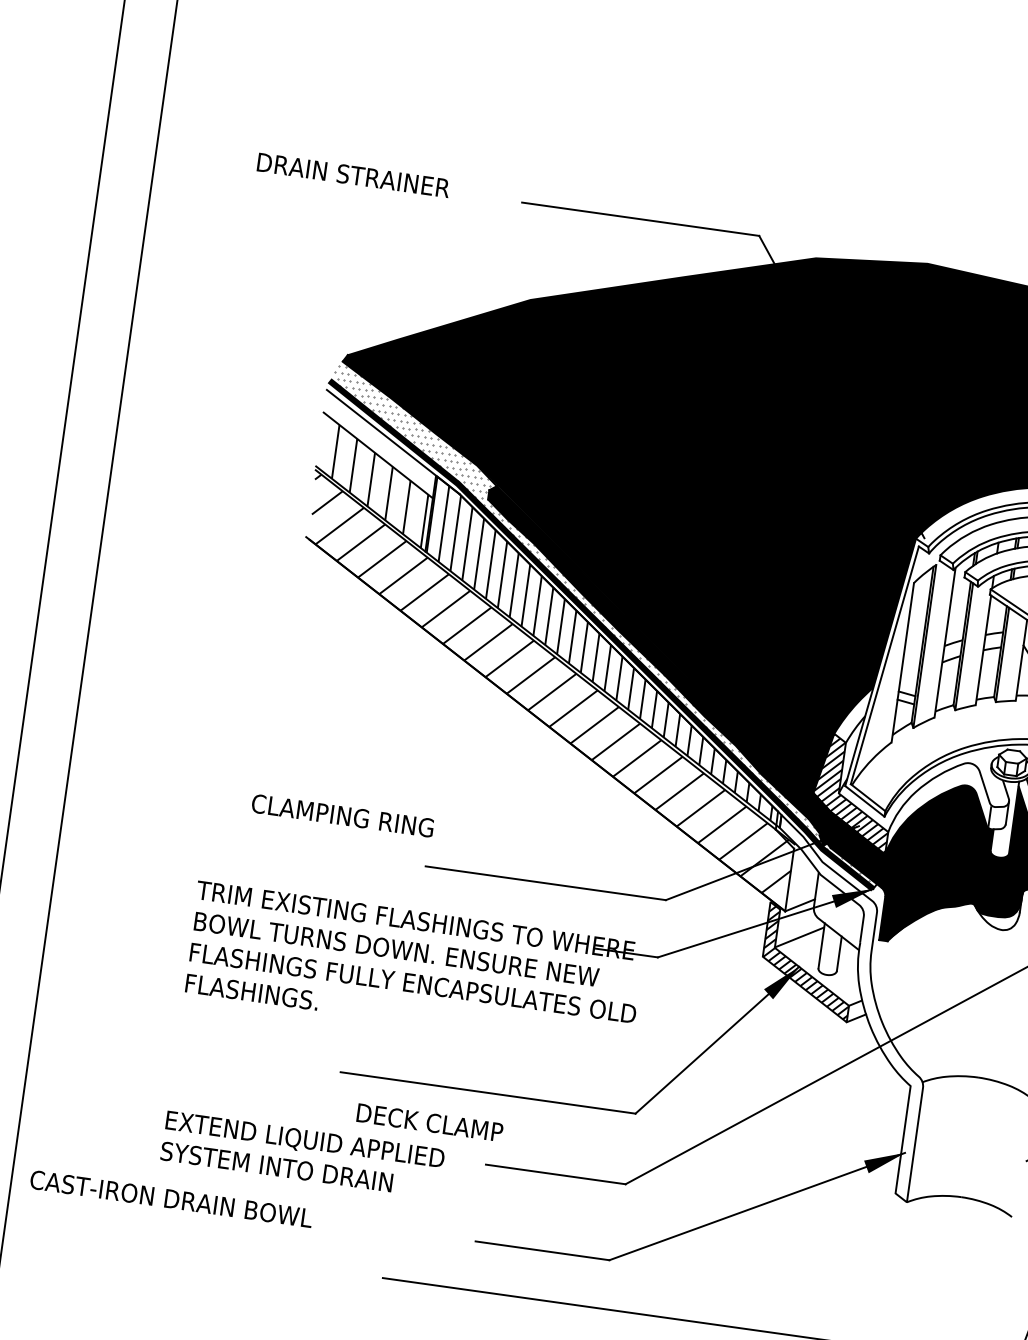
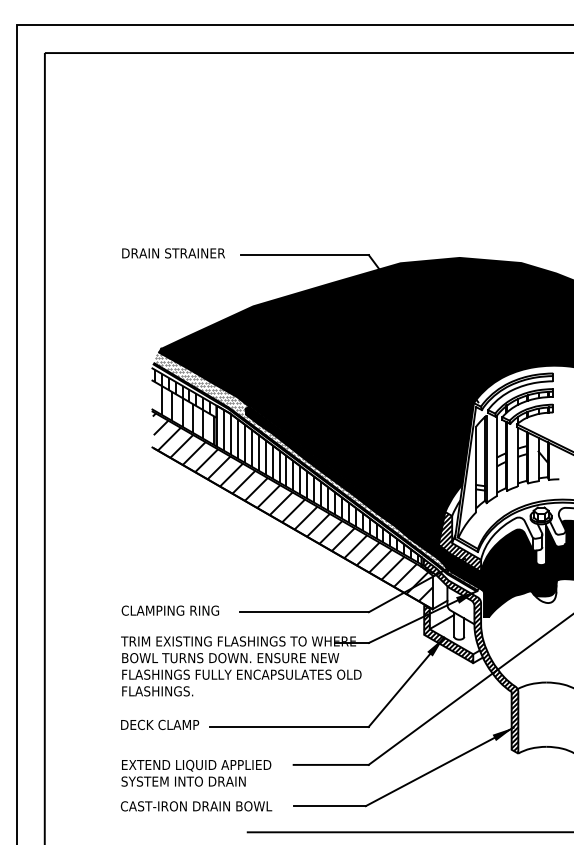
text: (353, 175) -> (173, 253), moved
hatch: (376, 440) -> (182, 391), added
text: (343, 815) -> (170, 610), moved
hatch: (843, 1009) -> (470, 656), added
text: (430, 1121) -> (160, 724), moved
text: (171, 1199) -> (196, 806), moved

